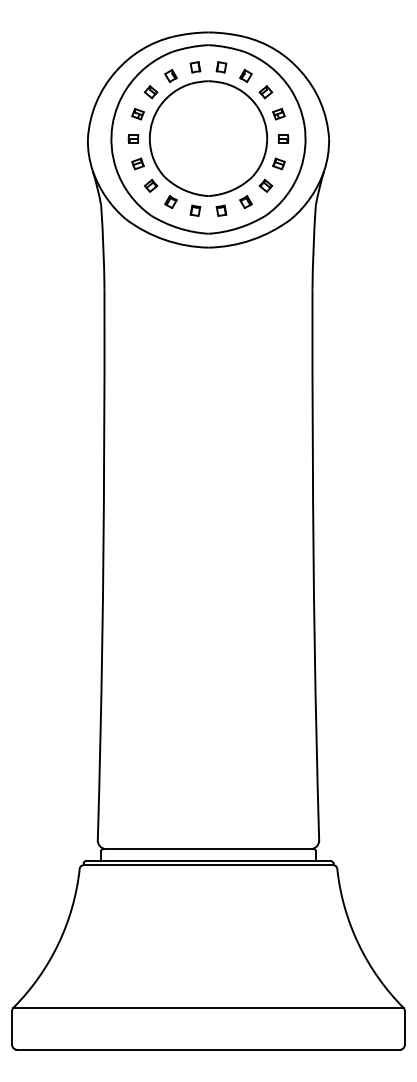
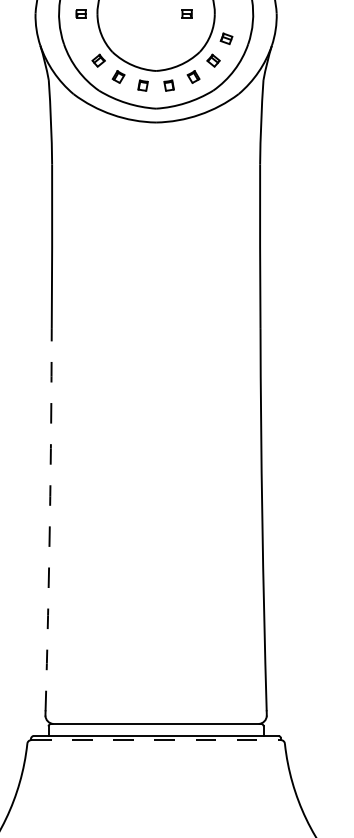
part: (283, 138) -> (187, 13), moved
part: (137, 163) -> (85, 38), removed
arc: (102, 645) -> (50, 520), solid -> dashed
line: (208, 865) -> (156, 740), solid -> dashed

